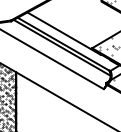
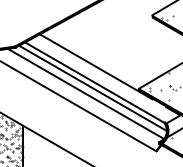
line: (57, 51) -> (85, 93), added

